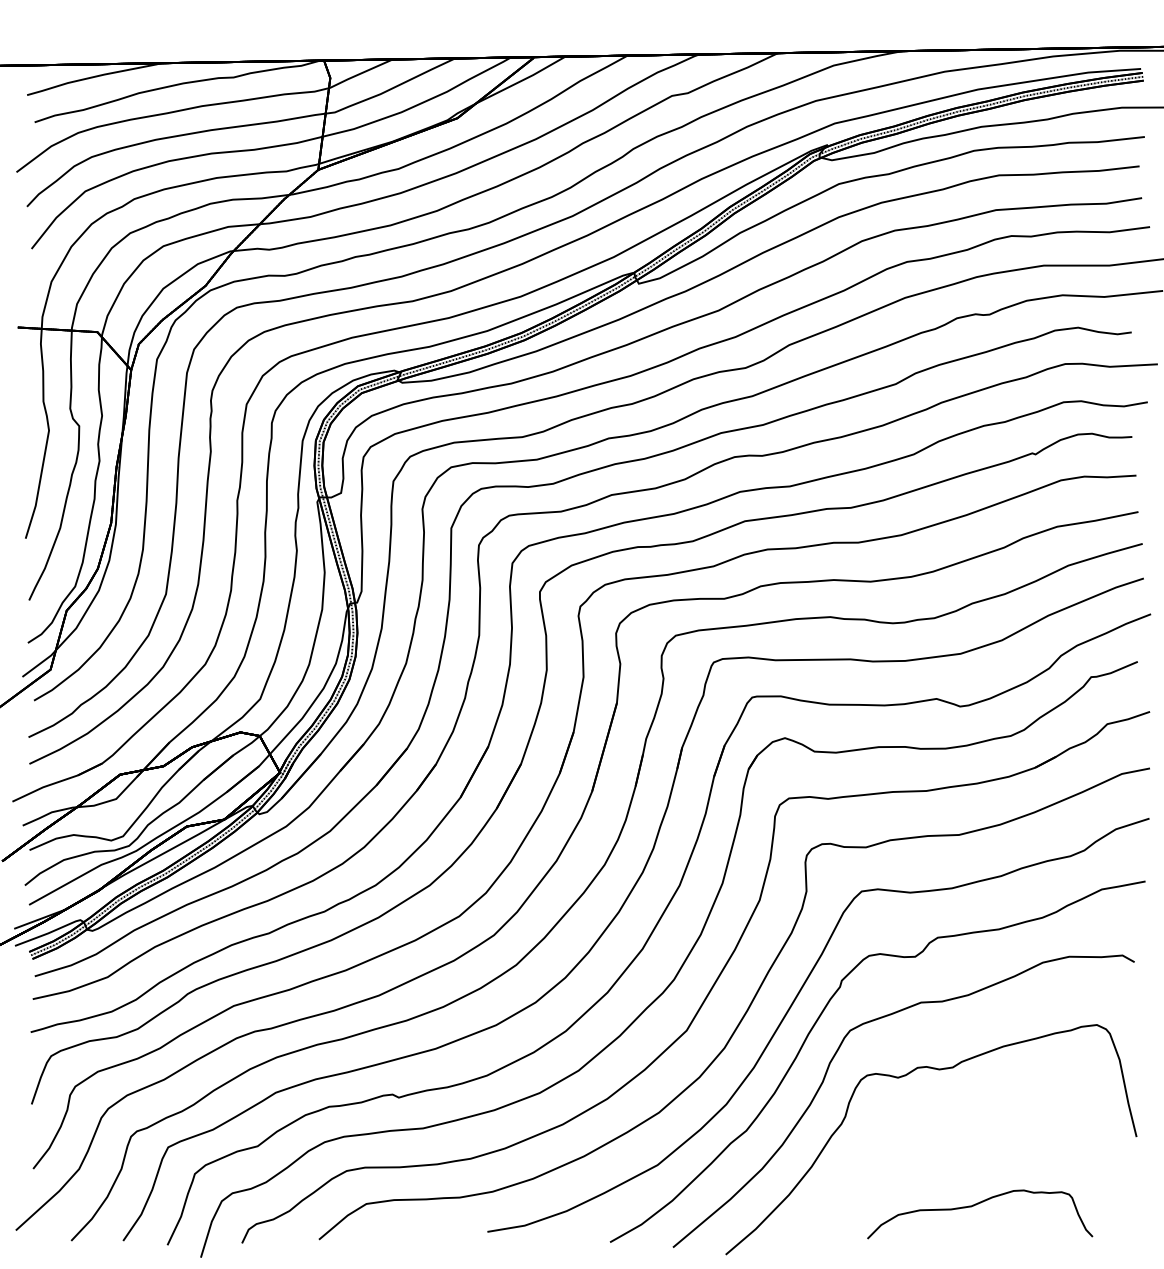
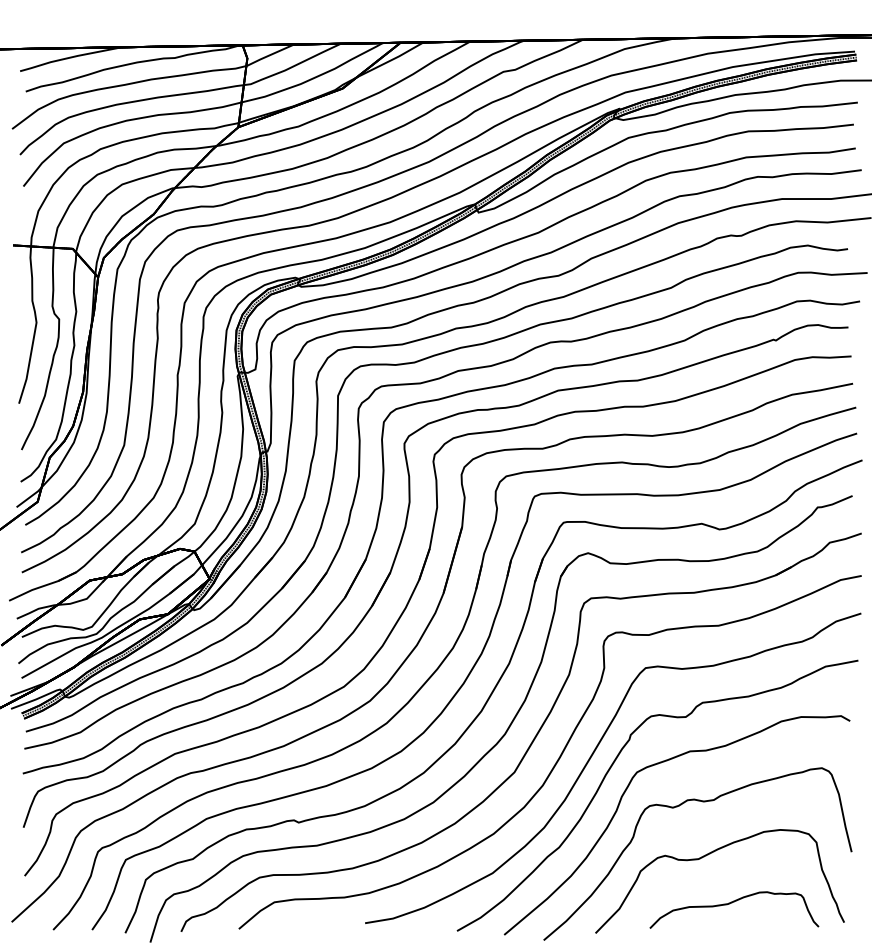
curve: (944, 1141) -> (707, 855), added

